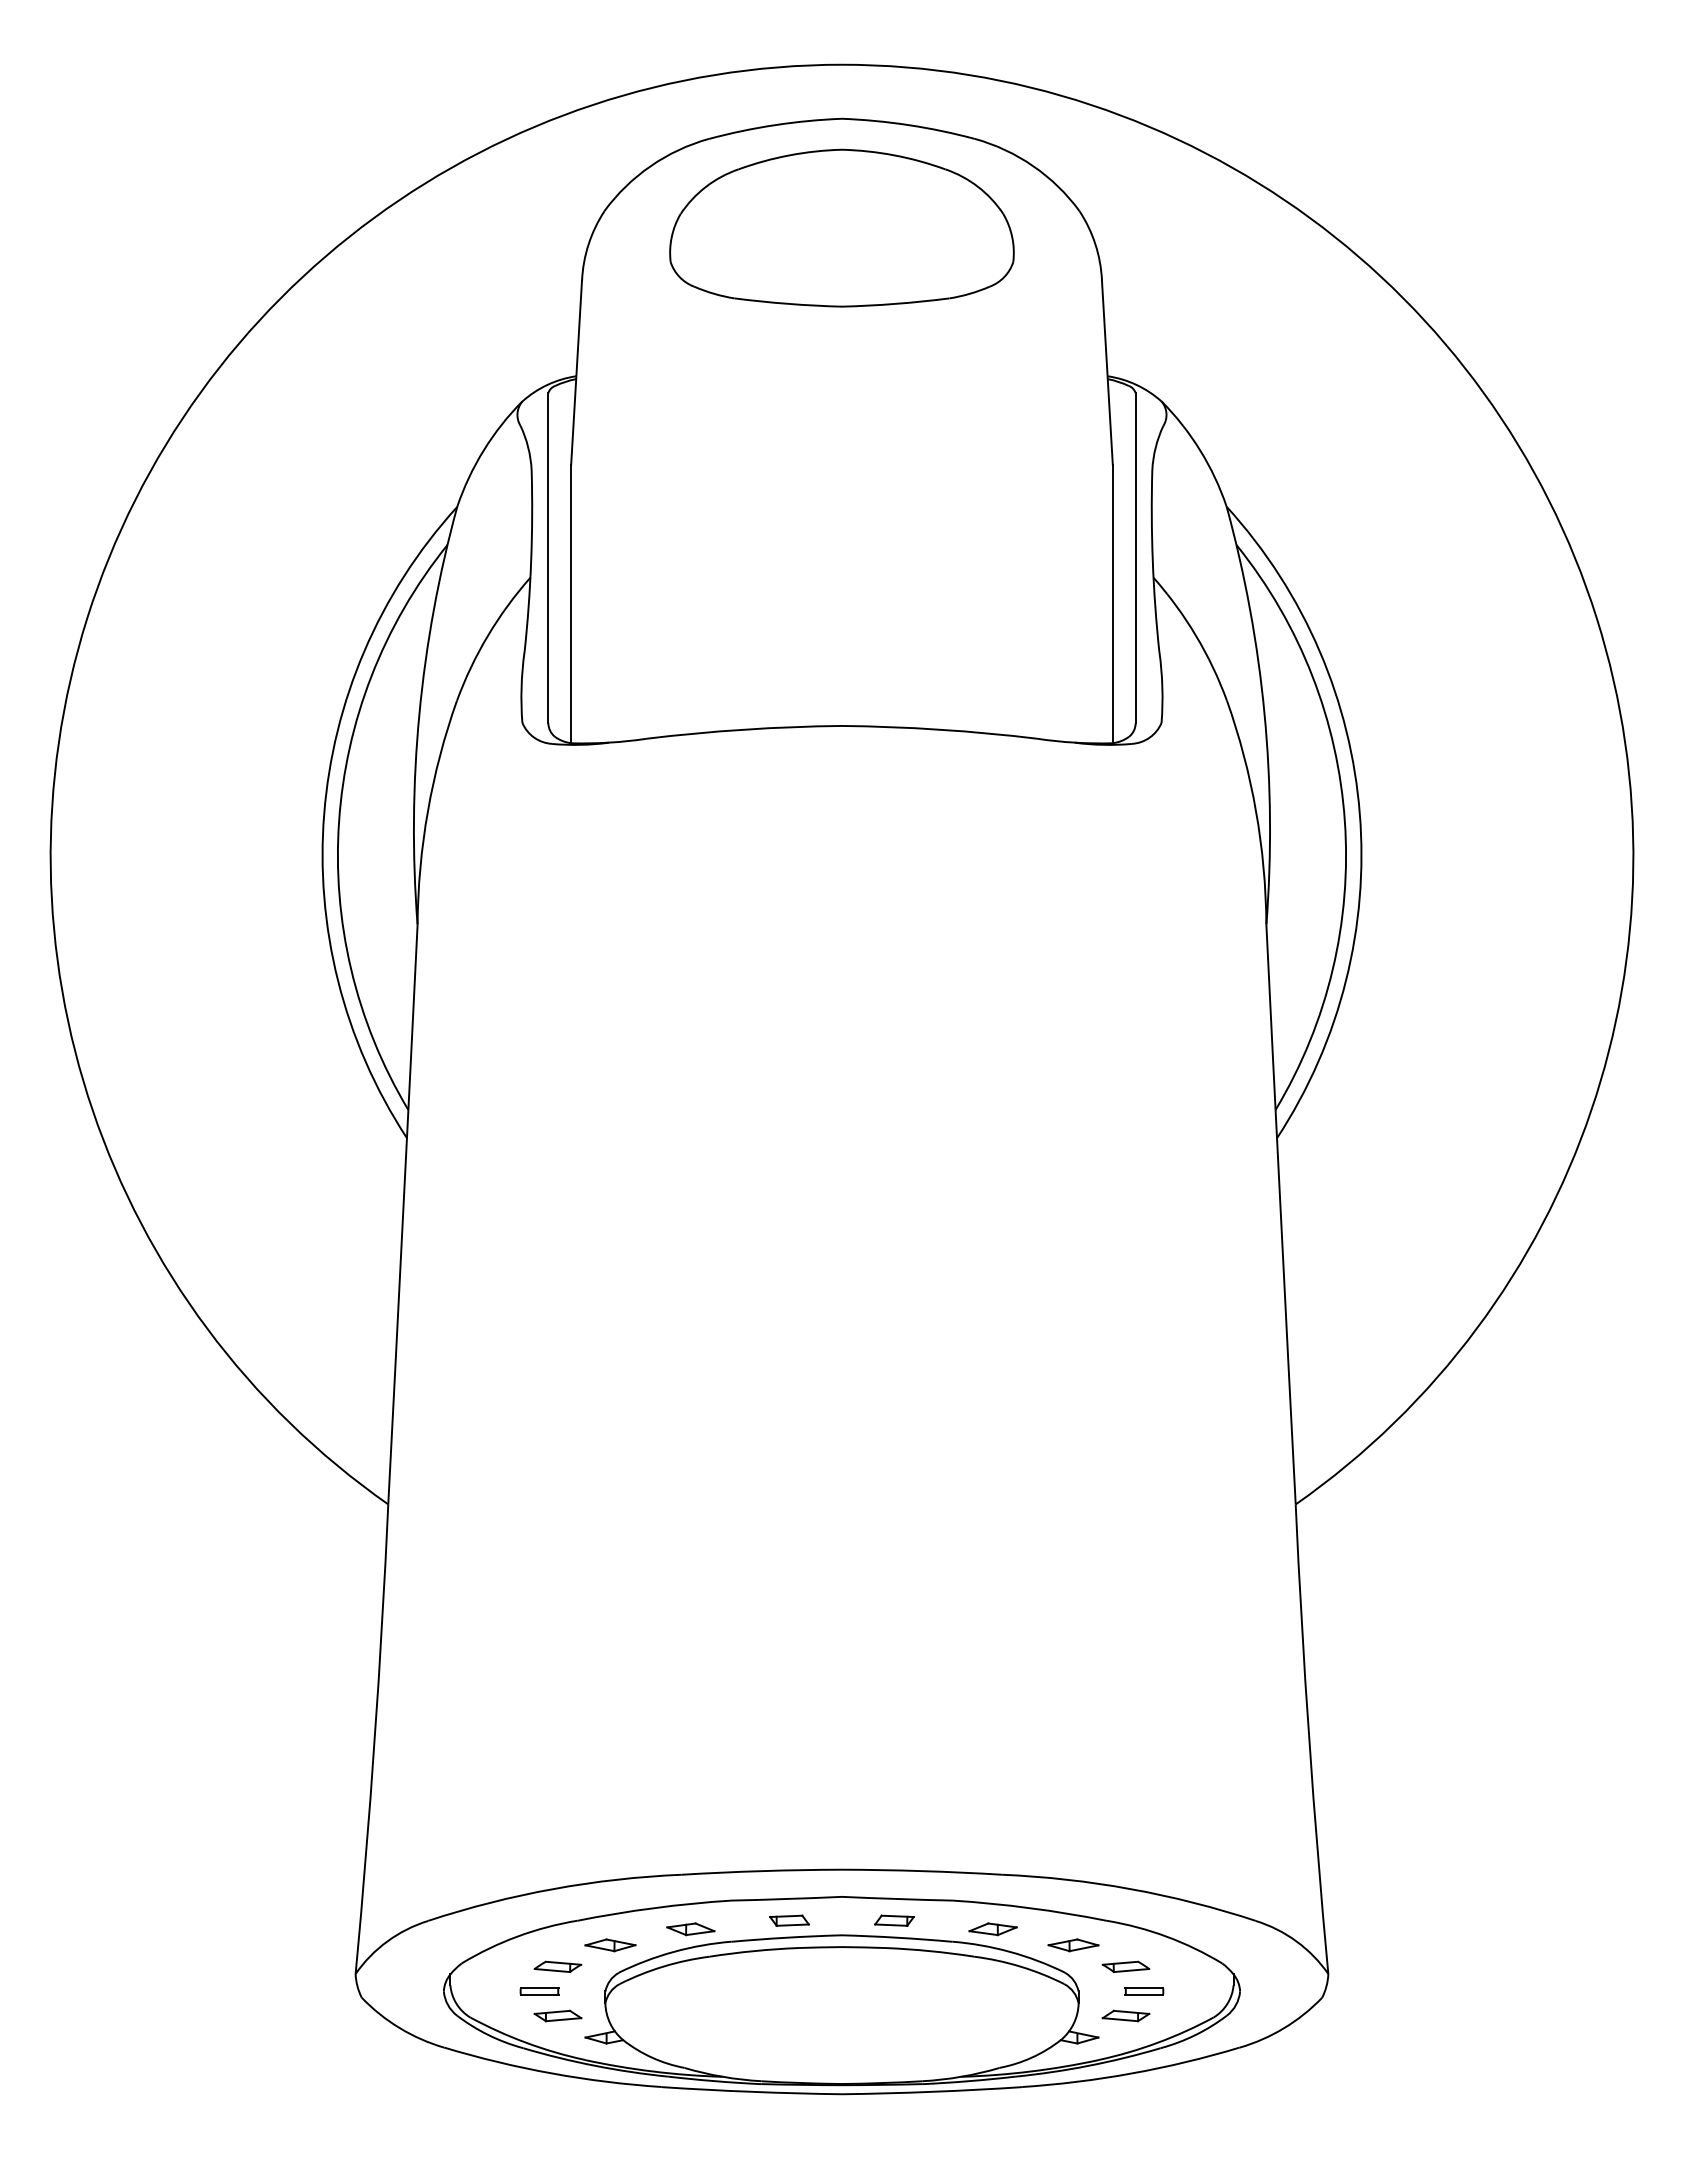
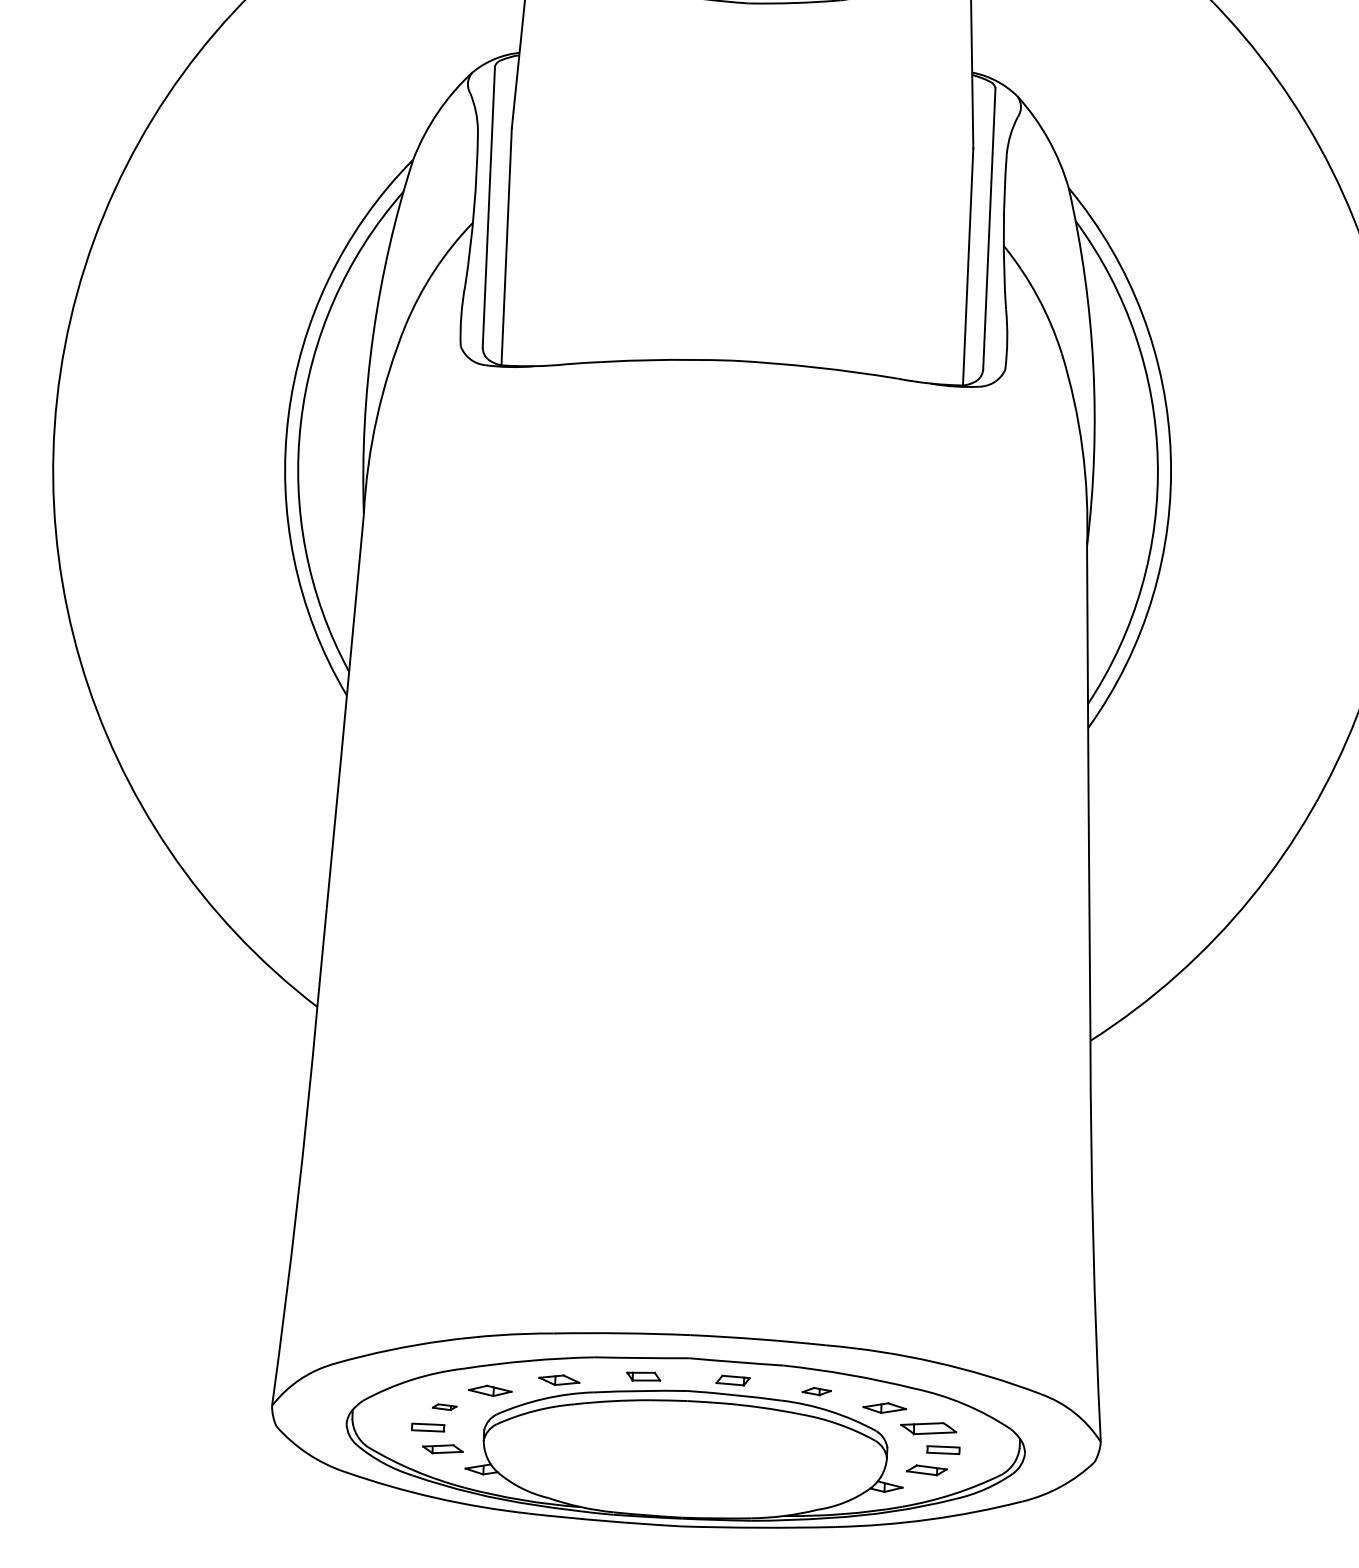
part: (992, 1929) -> (816, 1391), size x0.7
part: (557, 1966) -> (444, 1407), size x0.6
part: (1125, 1966) -> (928, 1428), size x1.4

